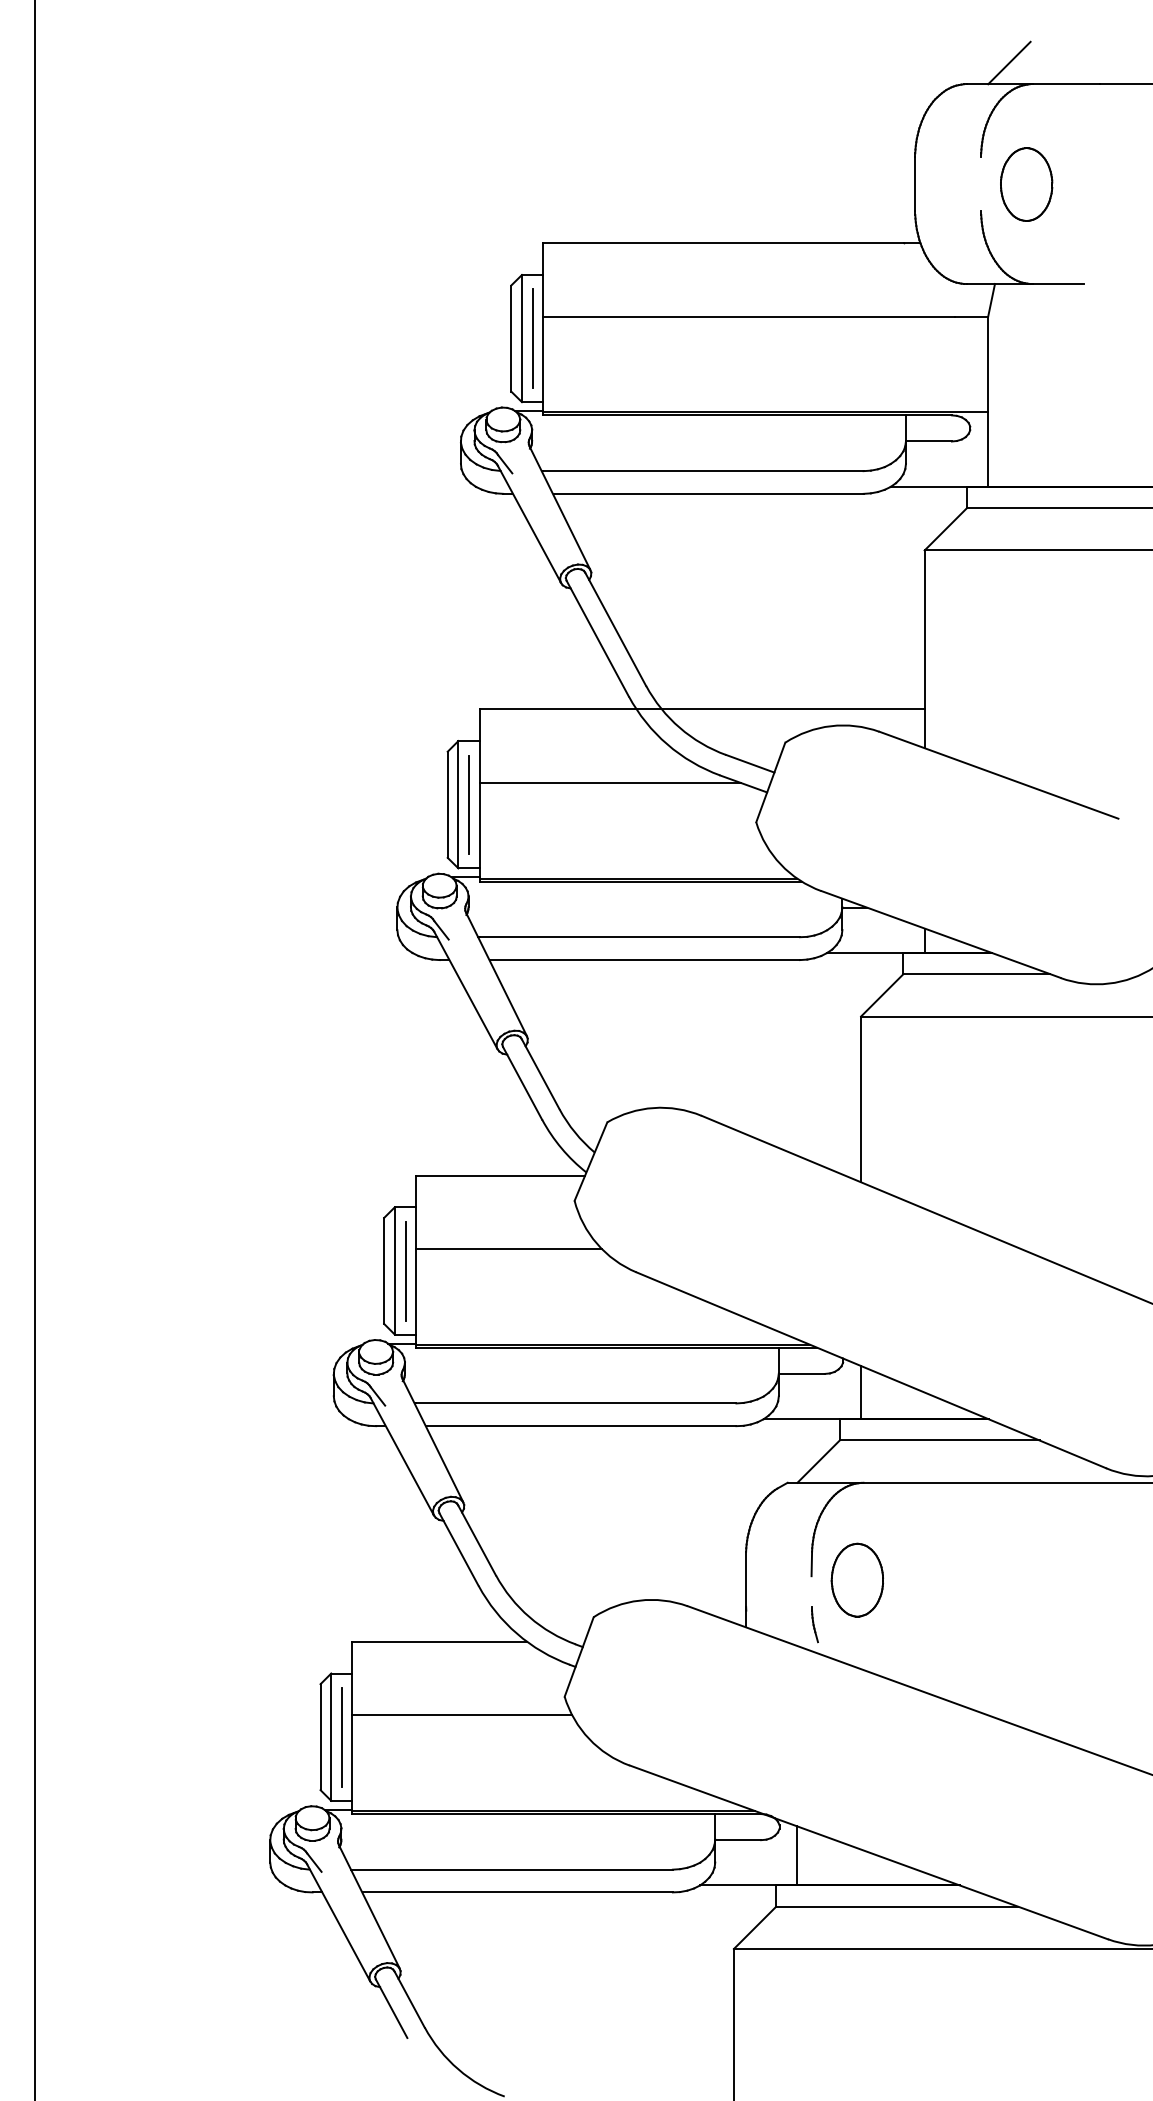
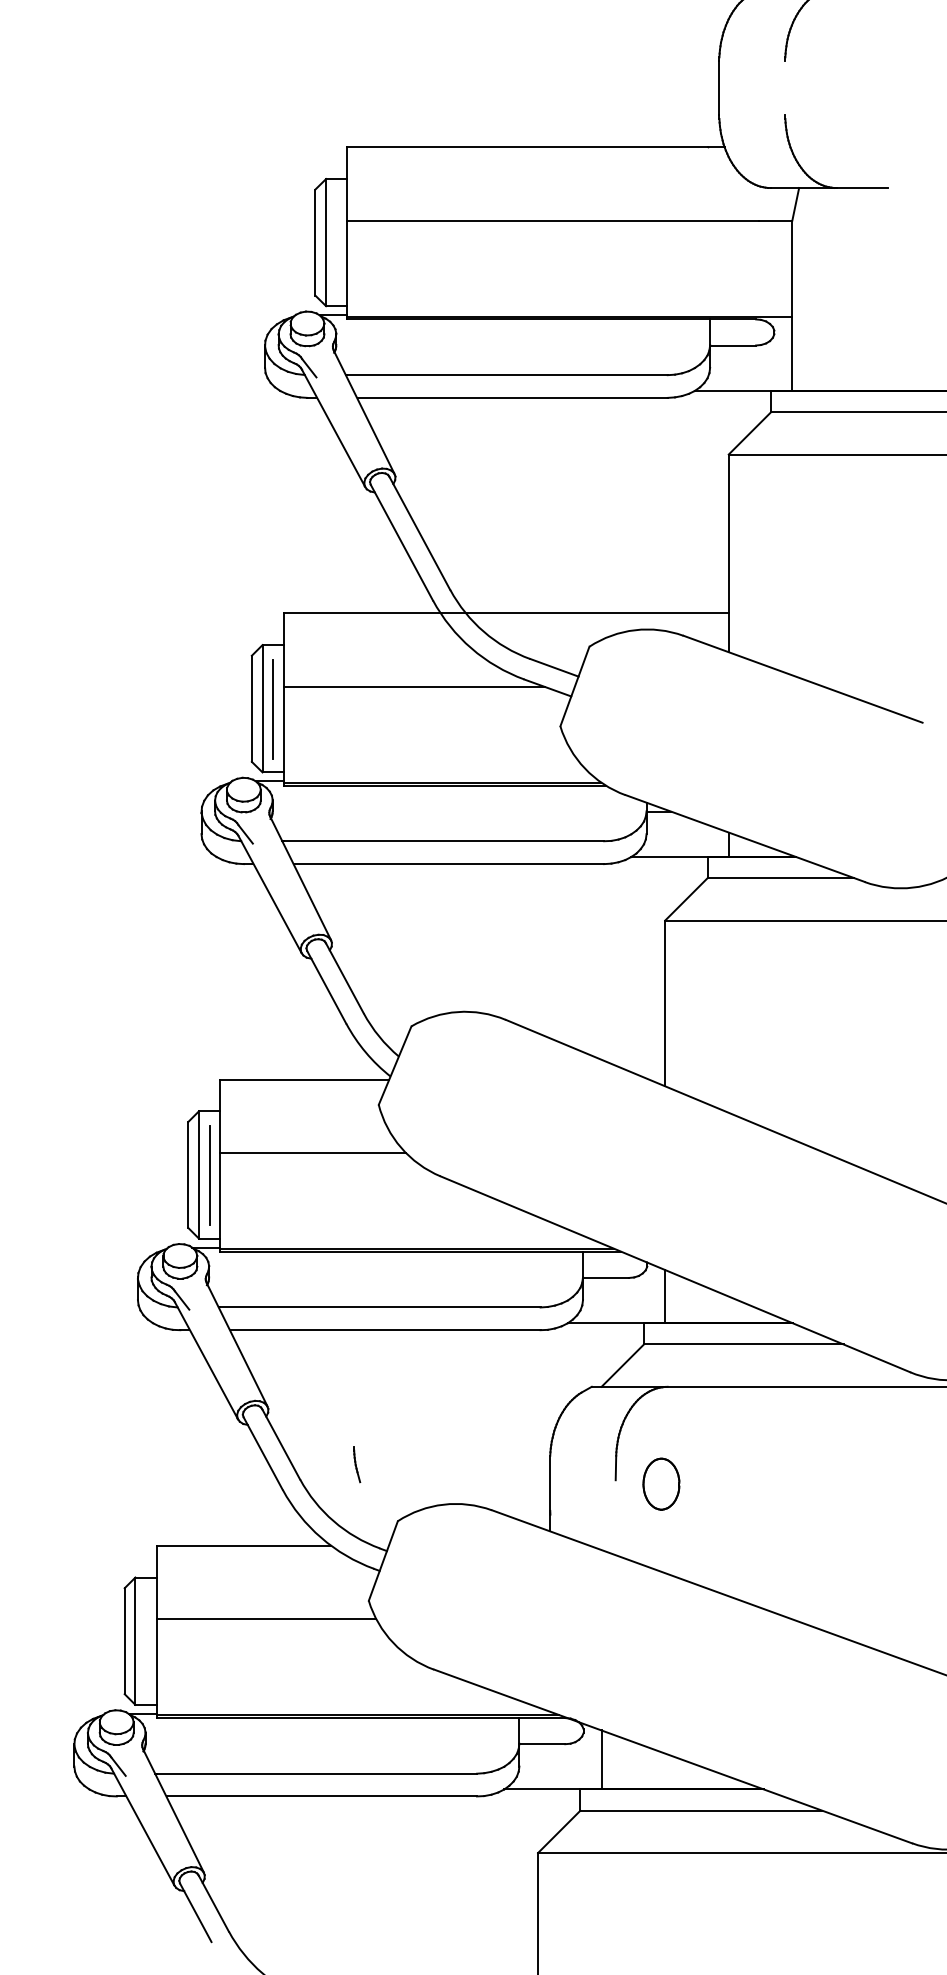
part: (1026, 184) -> (830, 88), removed
line: (532, 338) -> (336, 242), removed
part: (856, 1579) -> (660, 1483), size x0.7
part: (814, 1624) -> (356, 1464), moved
line: (342, 1737) -> (146, 1641), removed

